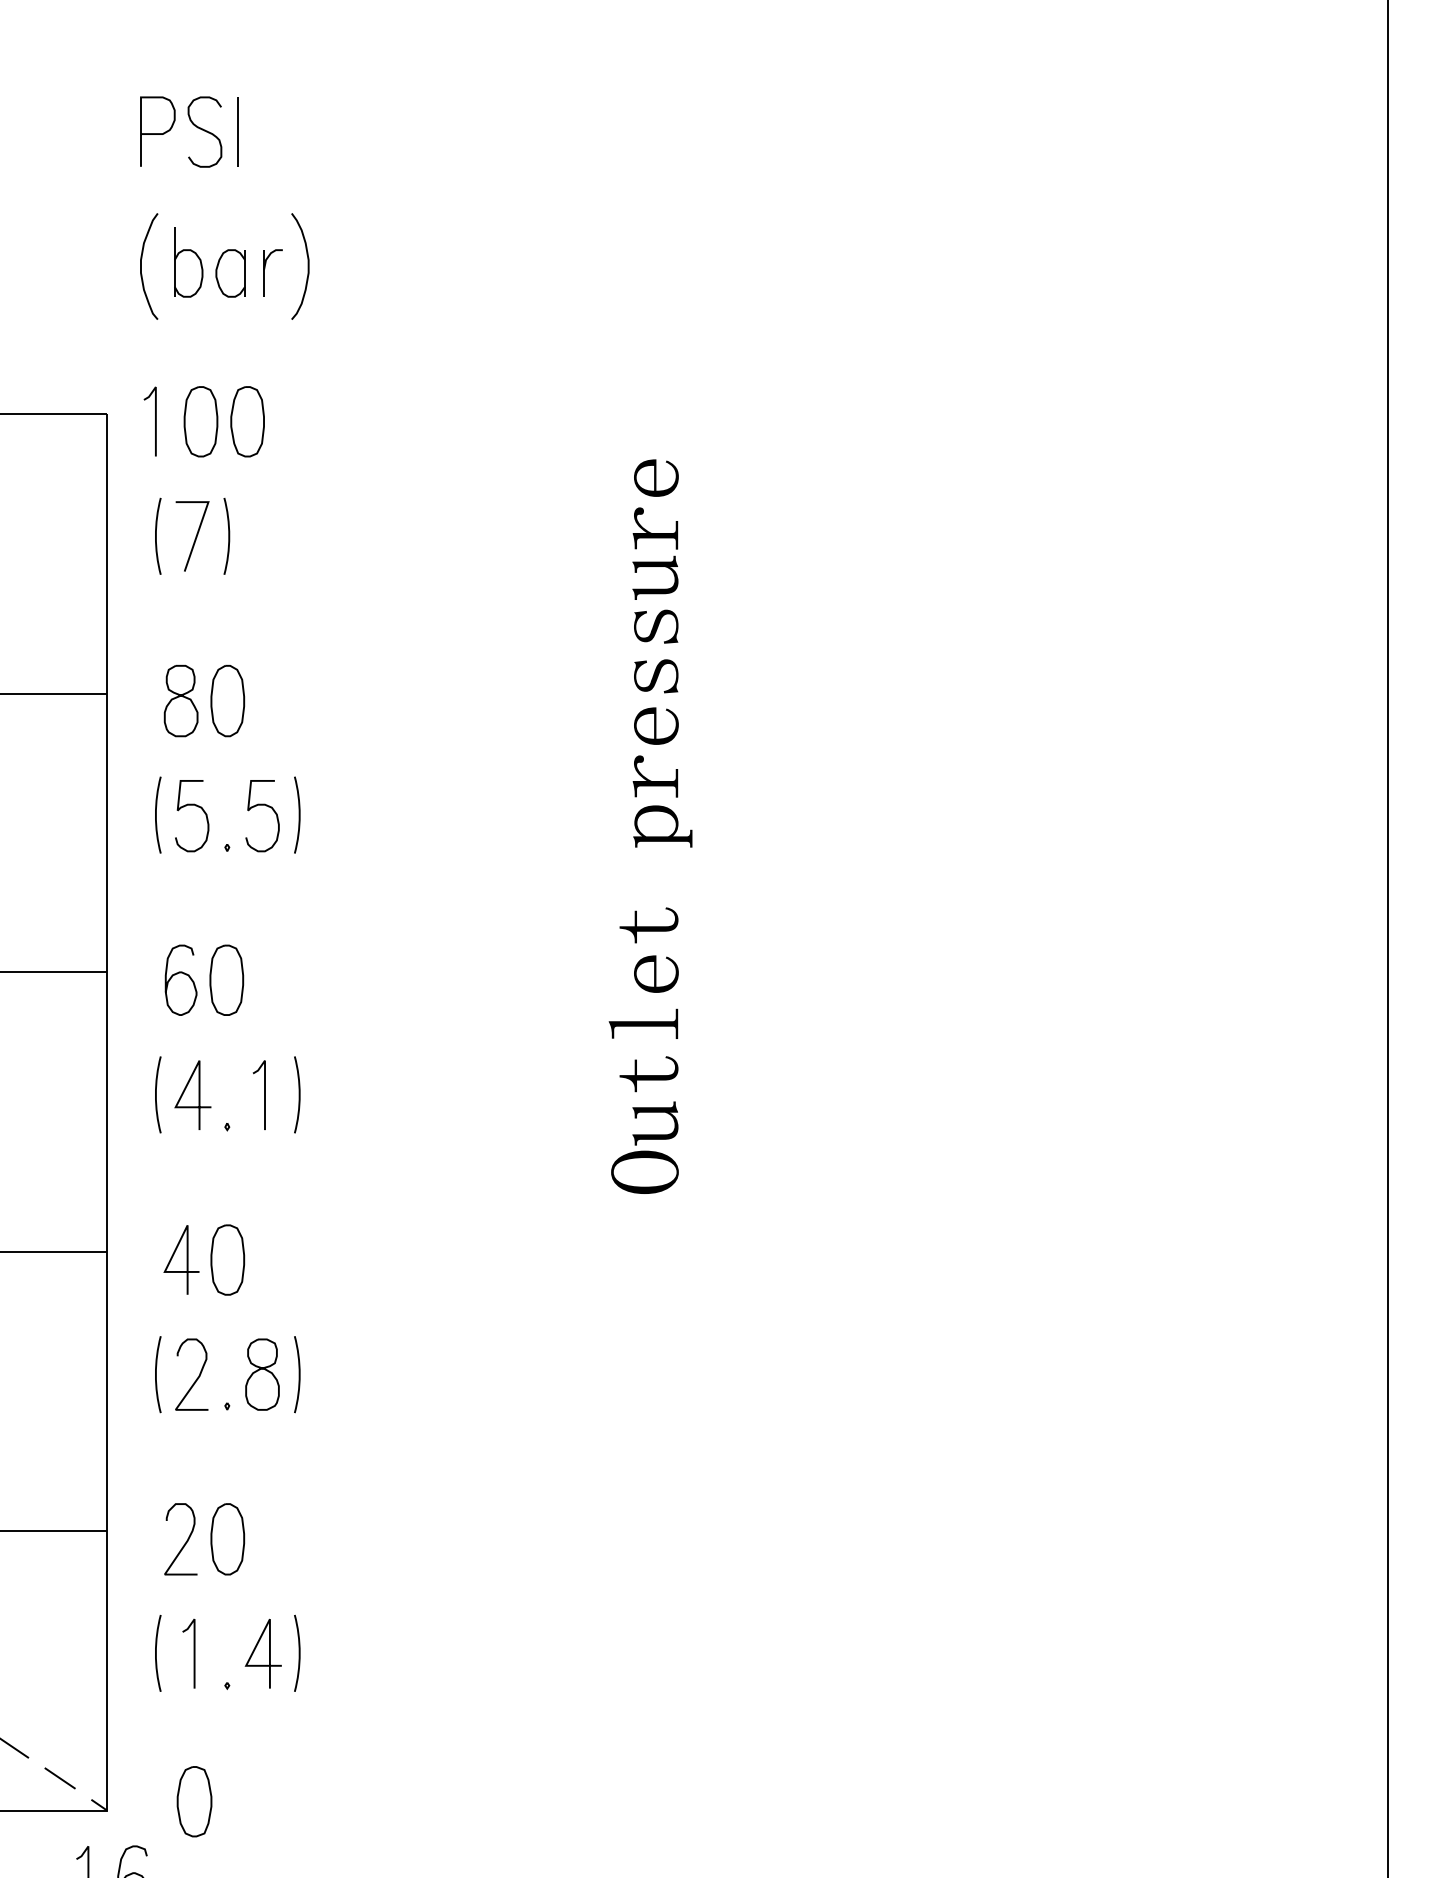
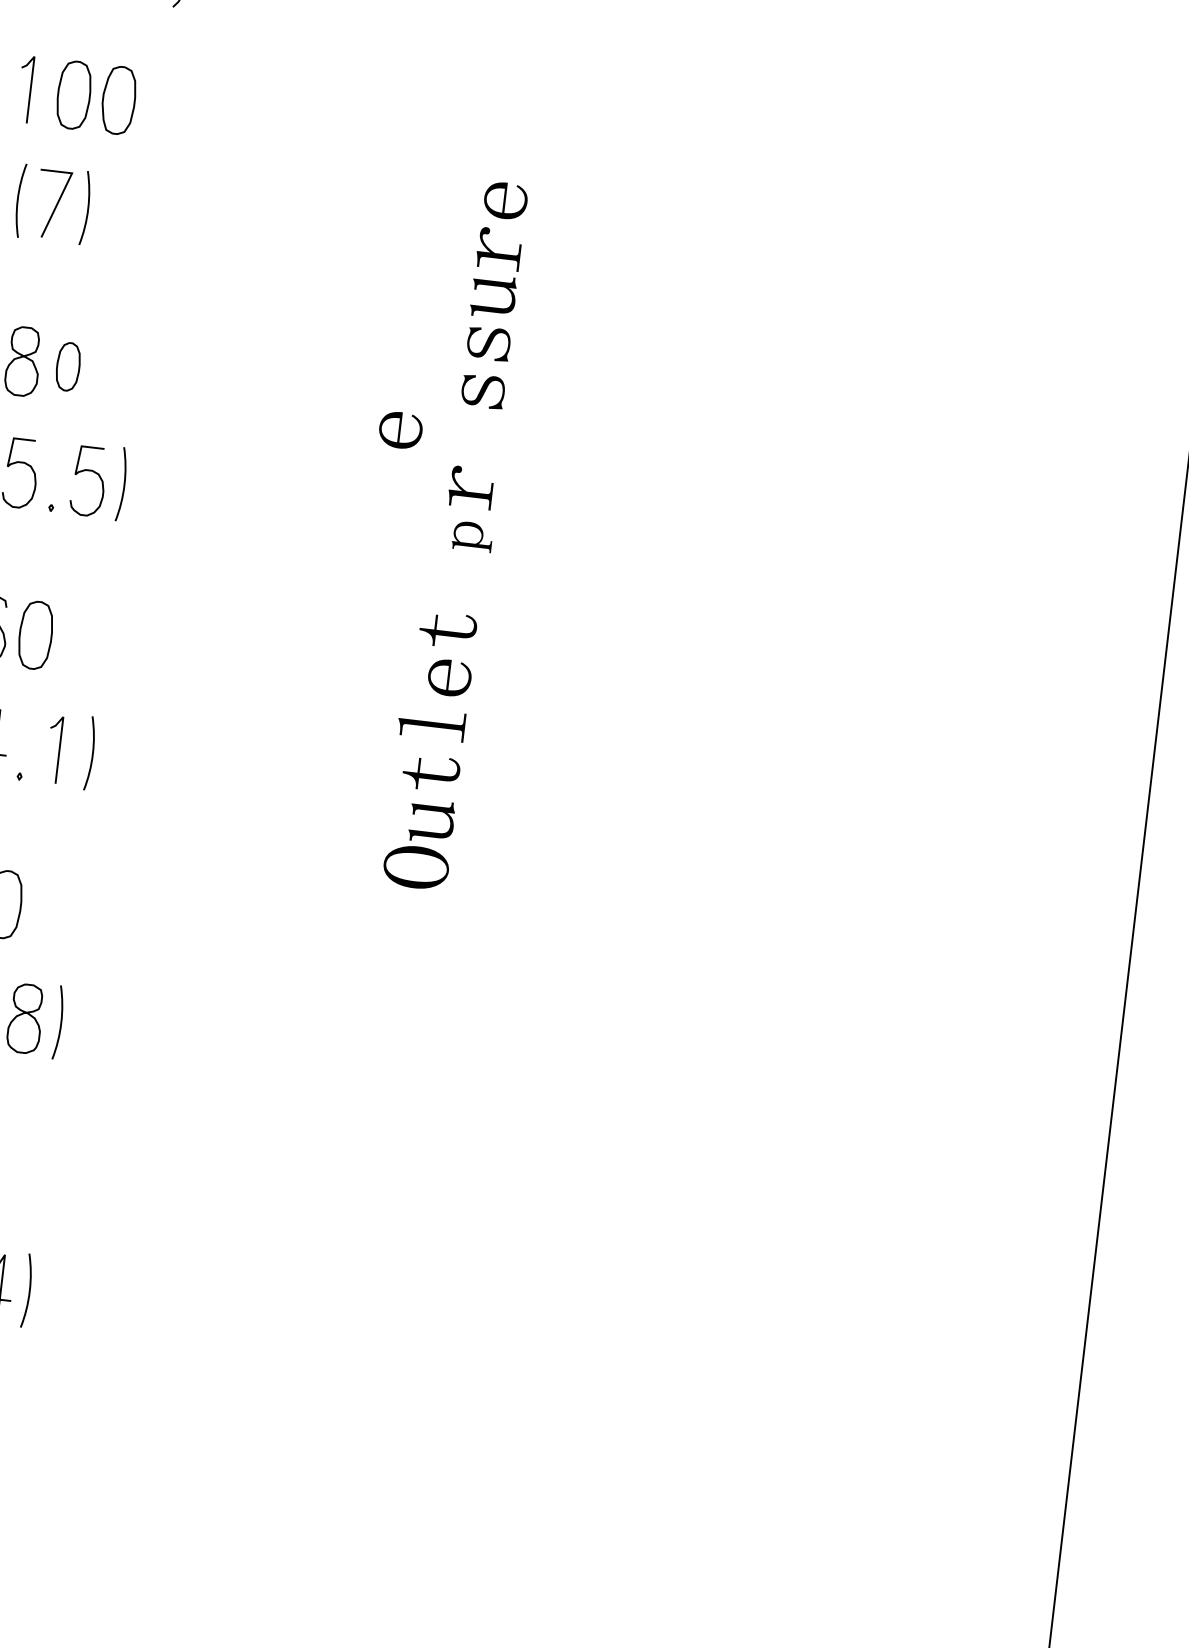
part: (227, 700) -> (68, 366), size x0.7
part: (656, 725) -> (400, 429), moved
part: (662, 826) -> (472, 536), size x0.7

